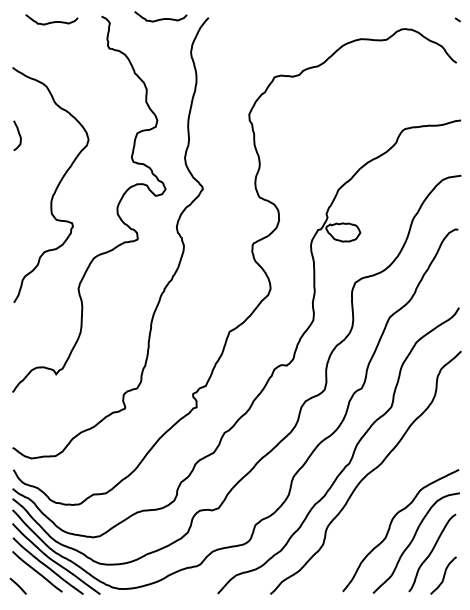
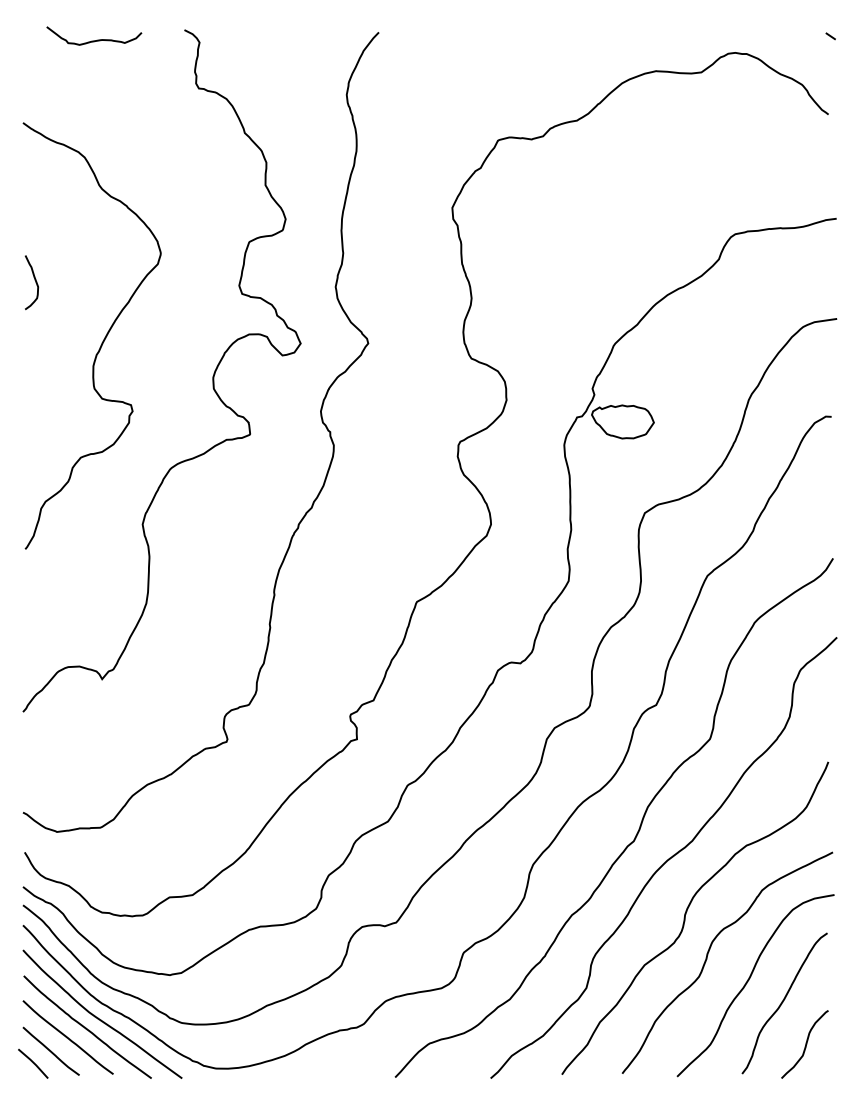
curve: (160, 18) -> (291, 33), removed
curve: (18, 134) -> (33, 280), moved
curve: (379, 502) -> (688, 911), added
line: (27, 579) -> (50, 1051), added

